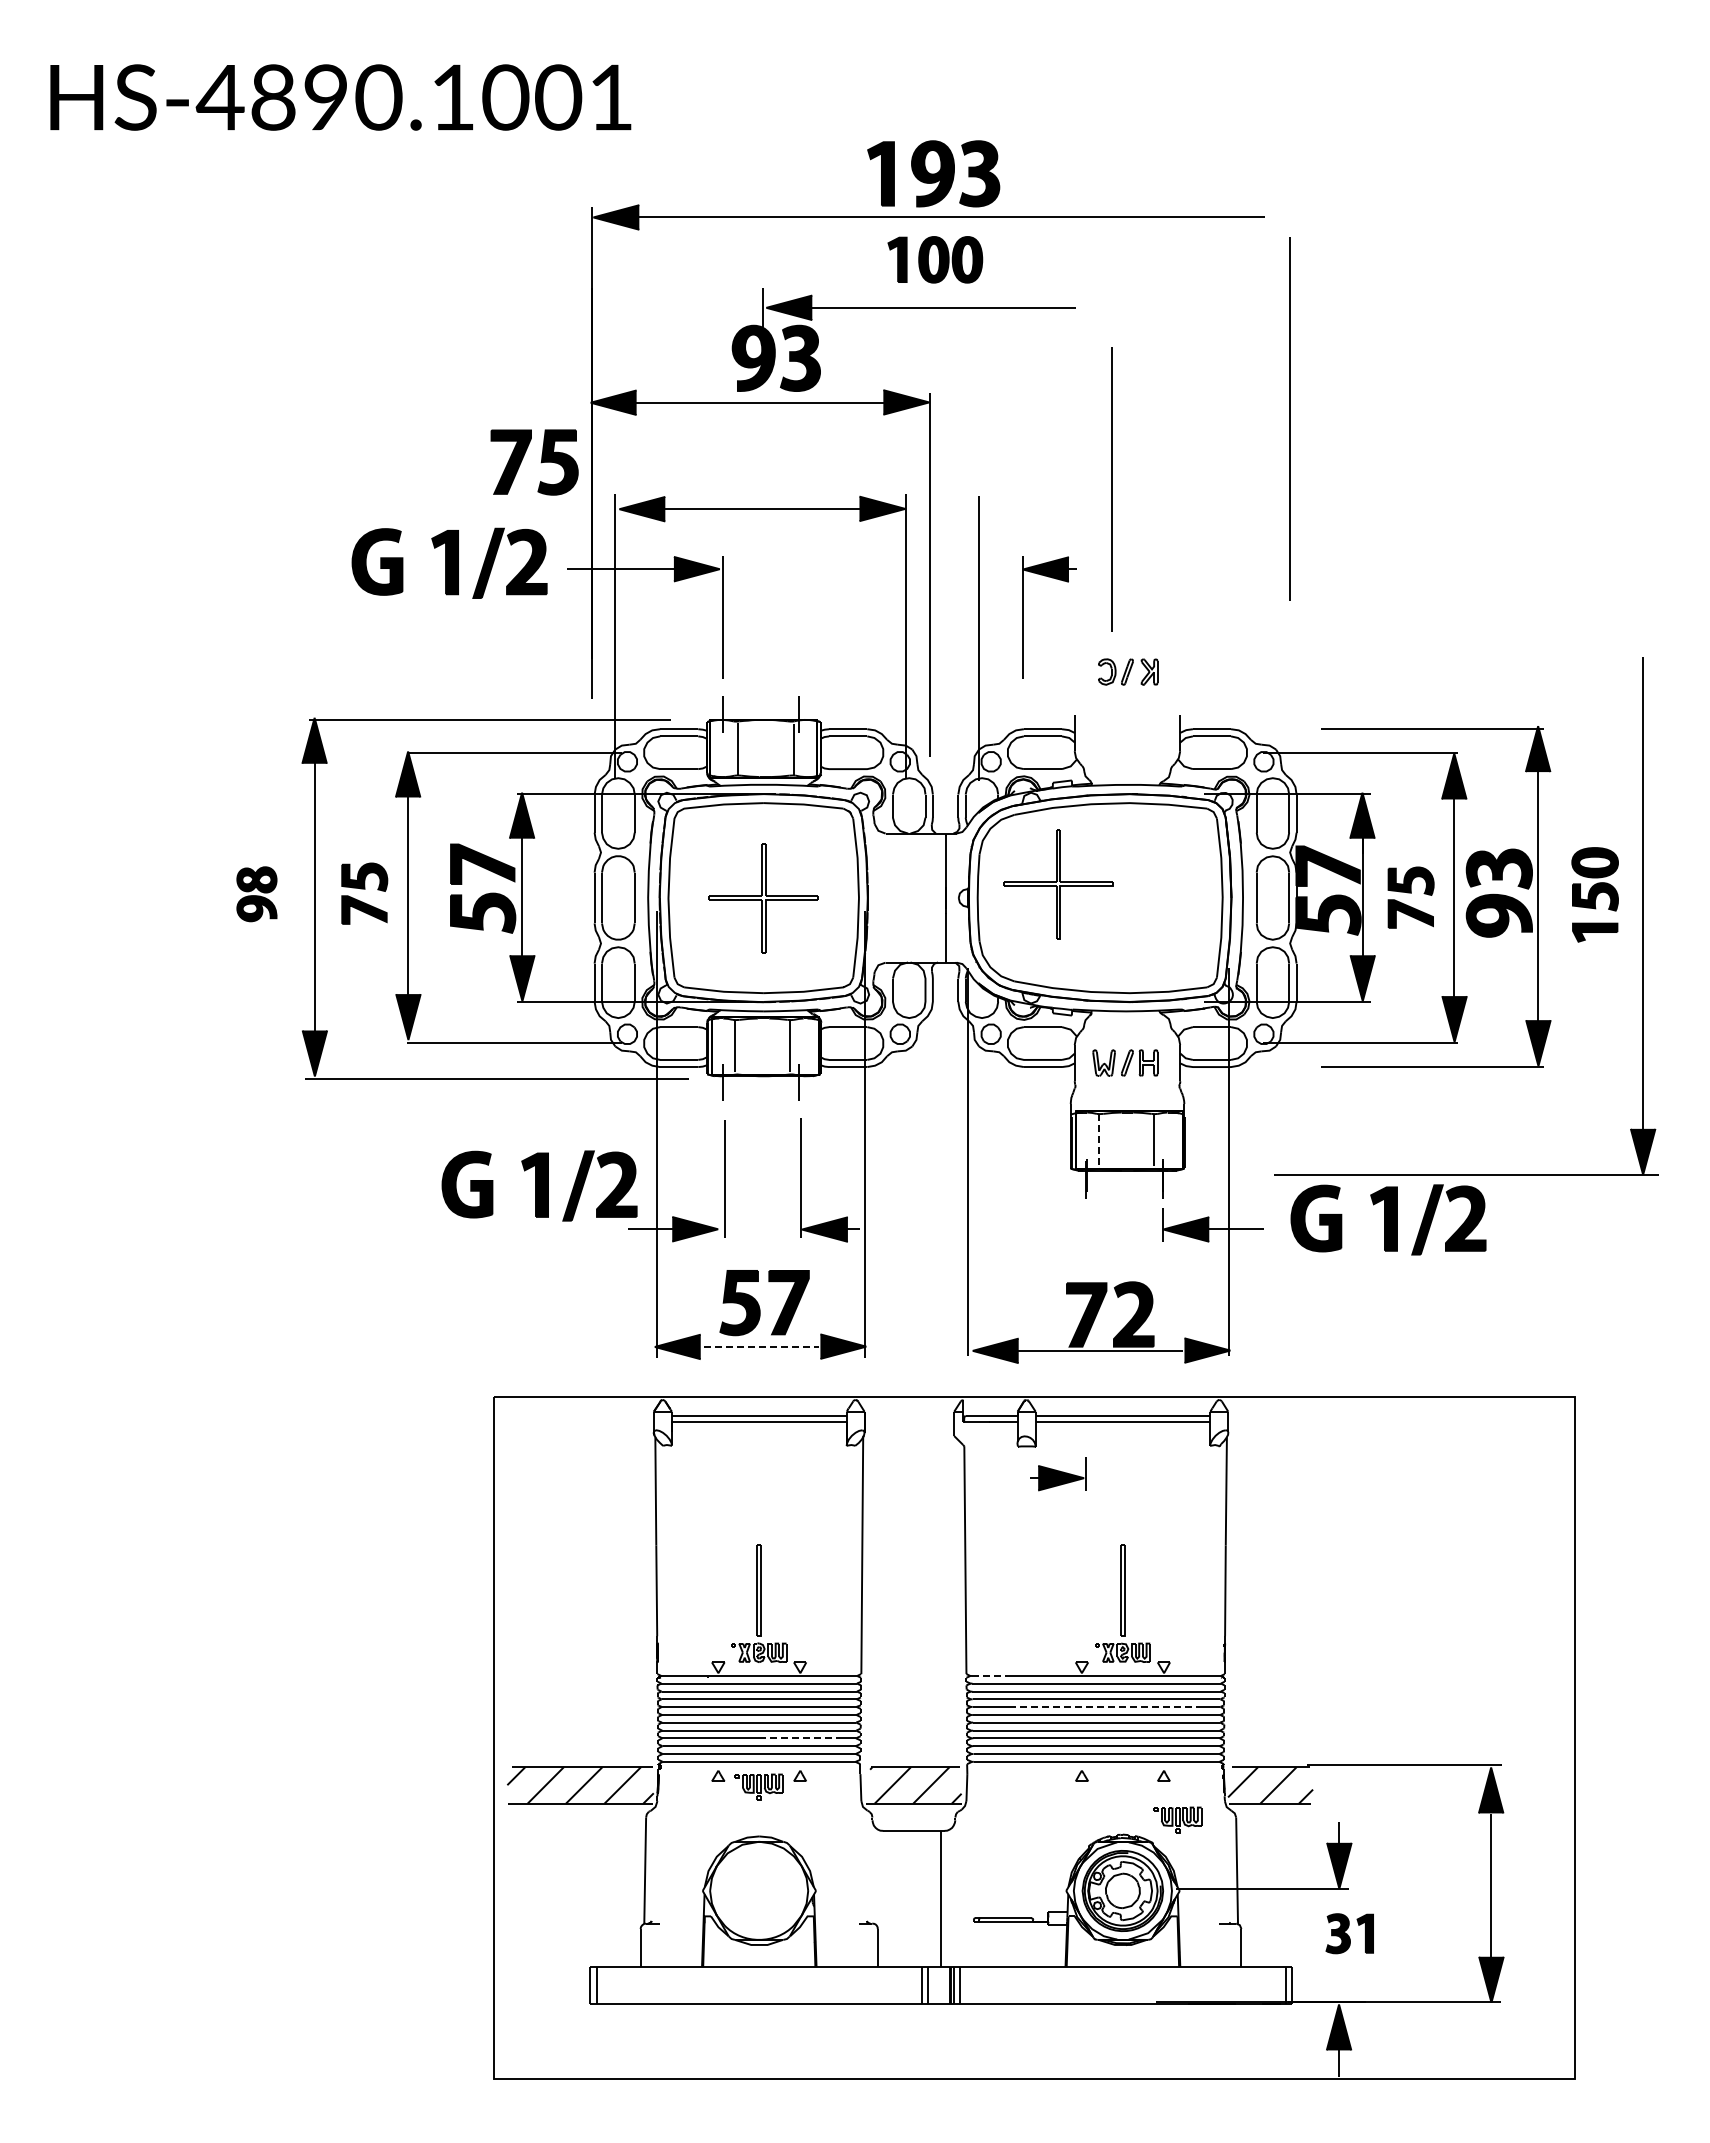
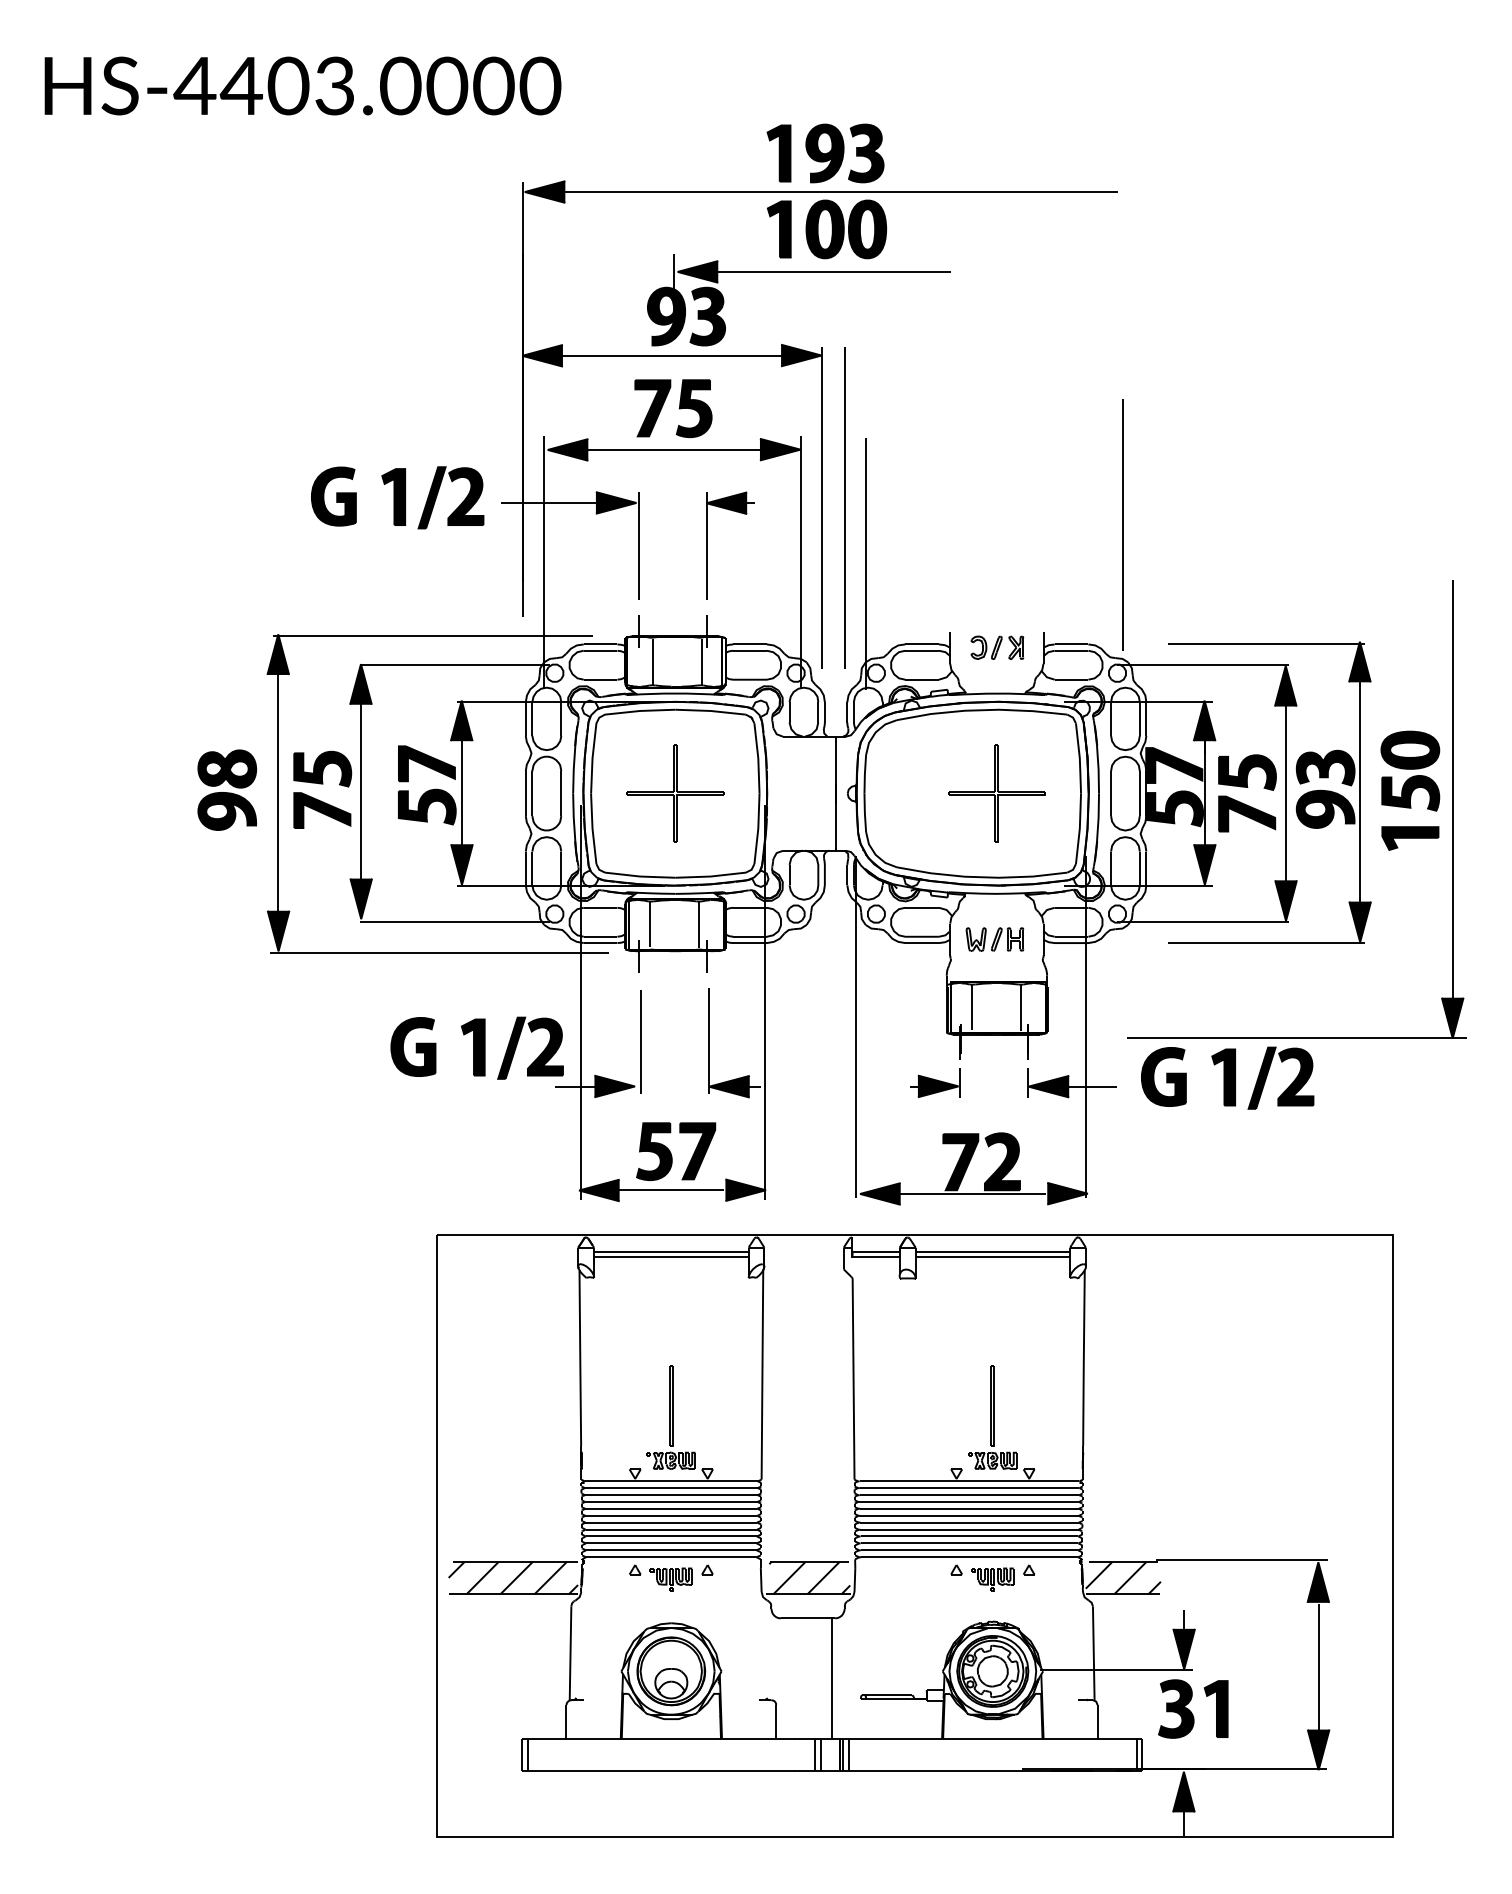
text: (441, 97) -> (390, 85), HS-4890.1001 -> HS-4403.0000
part: (935, 259) -> (827, 229), size x1.43
line: (1289, 418) -> (844, 507), moved
part: (534, 462) -> (673, 408), moved
line: (1111, 489) -> (1122, 525), moved
part: (1023, 617) -> (706, 545), moved
part: (1128, 671) -> (997, 647), moved
part: (1058, 884) -> (996, 794), moved
part: (364, 893) -> (322, 789), size x1.43
part: (256, 894) -> (226, 790), size x1.67
part: (1594, 894) -> (1409, 790), size x1.43
part: (1411, 897) -> (1247, 793), size x1.43
line: (1098, 1140) -> (971, 1007), dashed -> solid
line: (755, 1346) -> (668, 1190), dashed -> solid
part: (1058, 1474) -> (935, 1083), moved
line: (991, 1675) -> (876, 1480), dashed -> solid
line: (1106, 1706) -> (978, 1508), dashed -> solid
line: (799, 1738) -> (706, 1536), dashed -> solid
part: (1177, 1819) -> (992, 1579), moved
part: (759, 1890) -> (671, 1670), added
part: (1349, 1933) -> (1193, 1709), size x1.67

